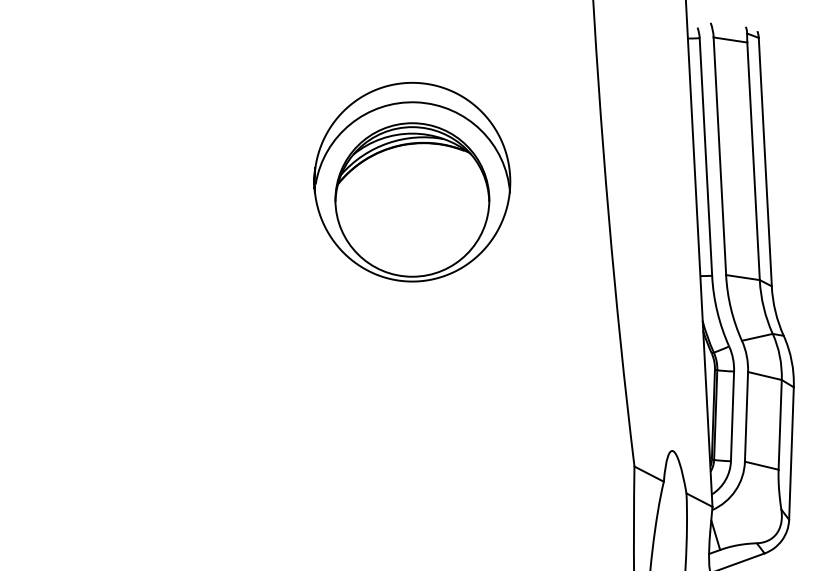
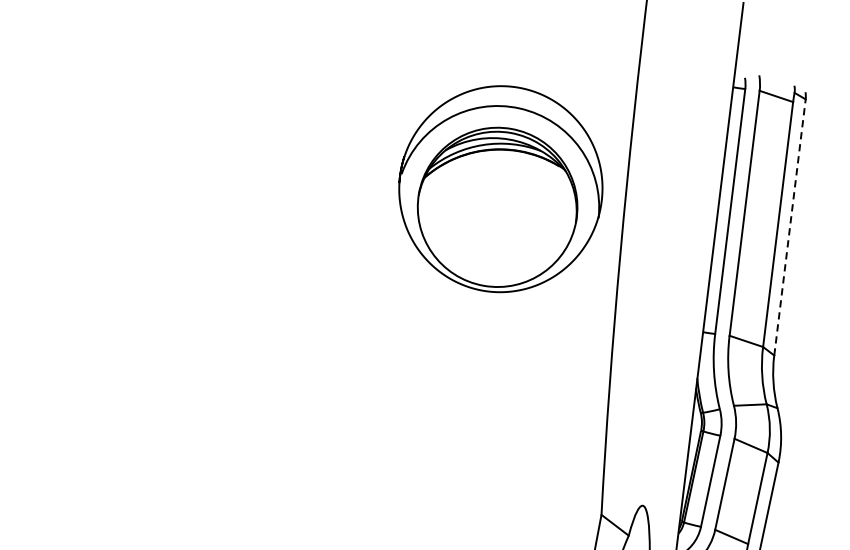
line: (765, 161) -> (790, 226), solid -> dashed
part: (412, 182) -> (500, 189), moved

